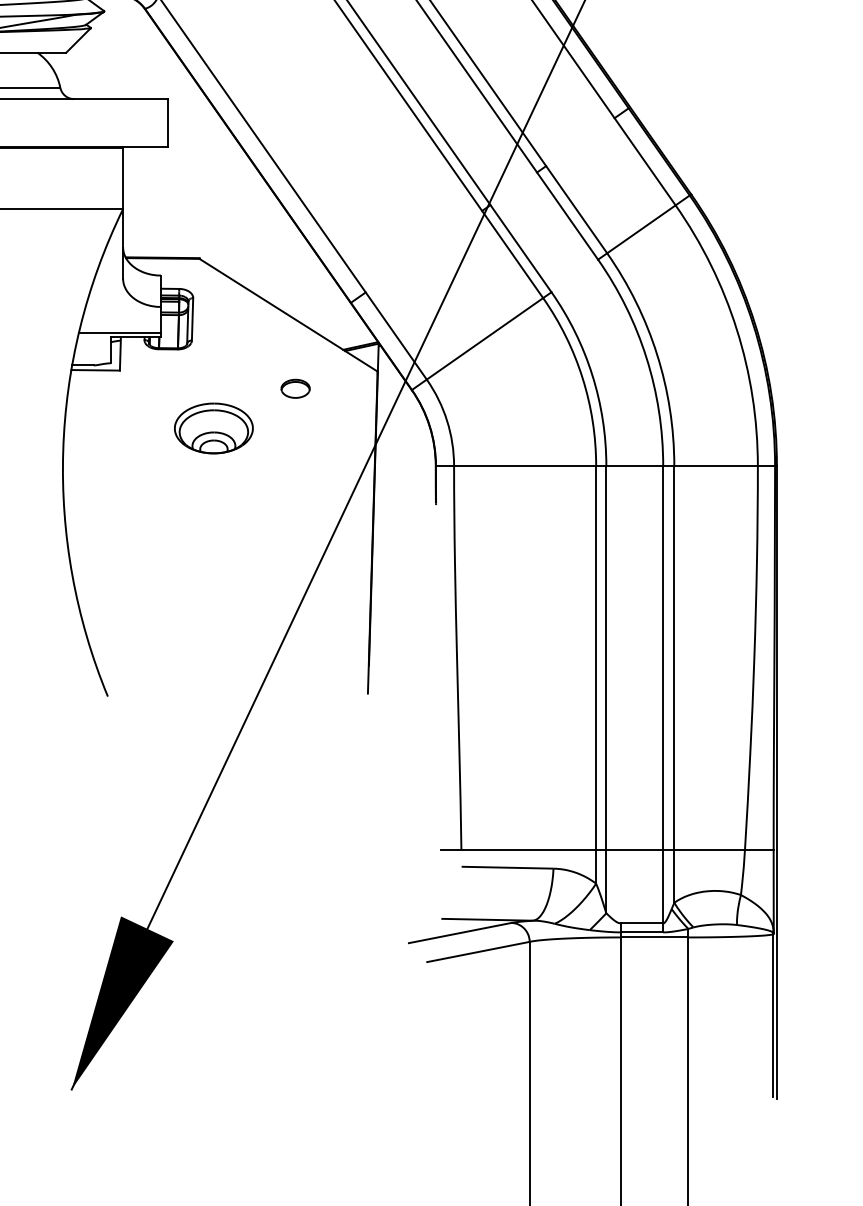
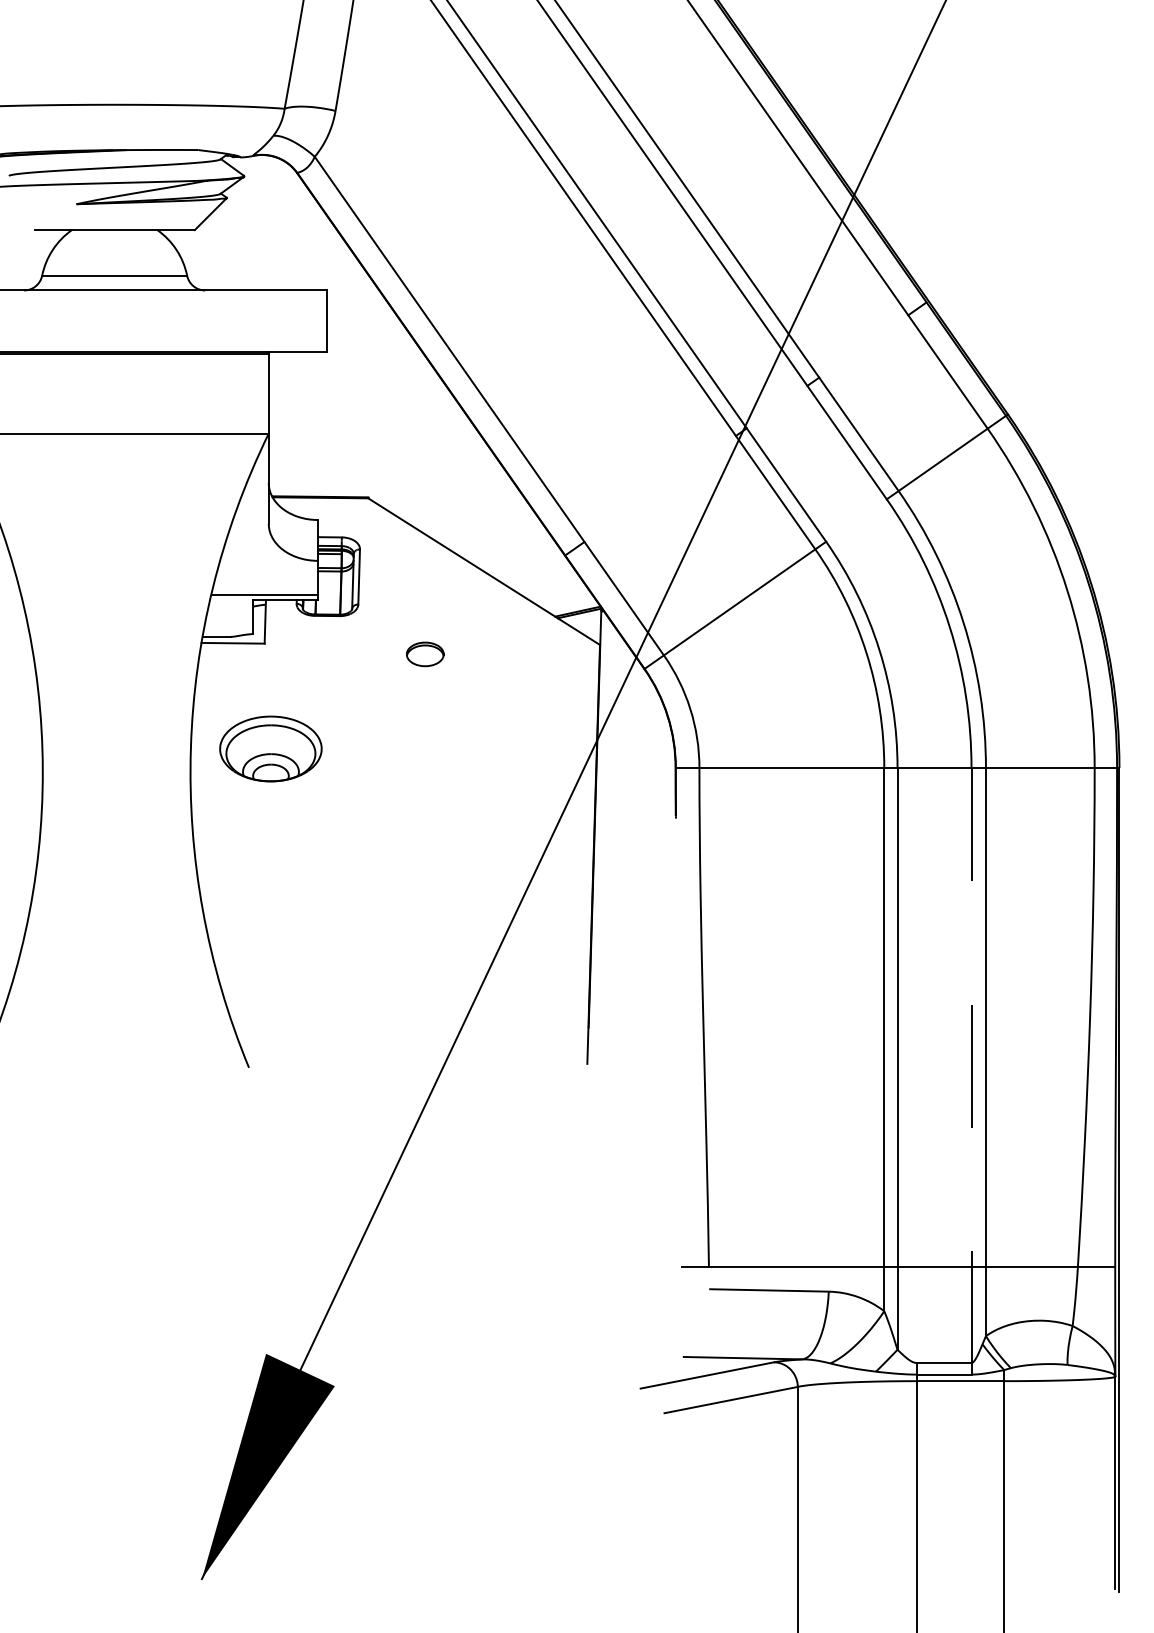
part: (295, 388) -> (425, 654), moved
part: (213, 428) -> (270, 748), moved
line: (663, 698) -> (971, 1070), solid -> dashed

